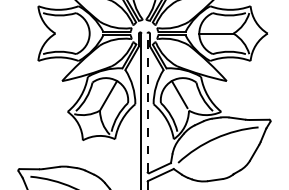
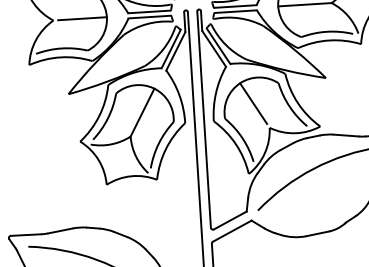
line: (73, 33) -> (81, 18), added
line: (147, 102) -> (204, 119), dashed -> solid

